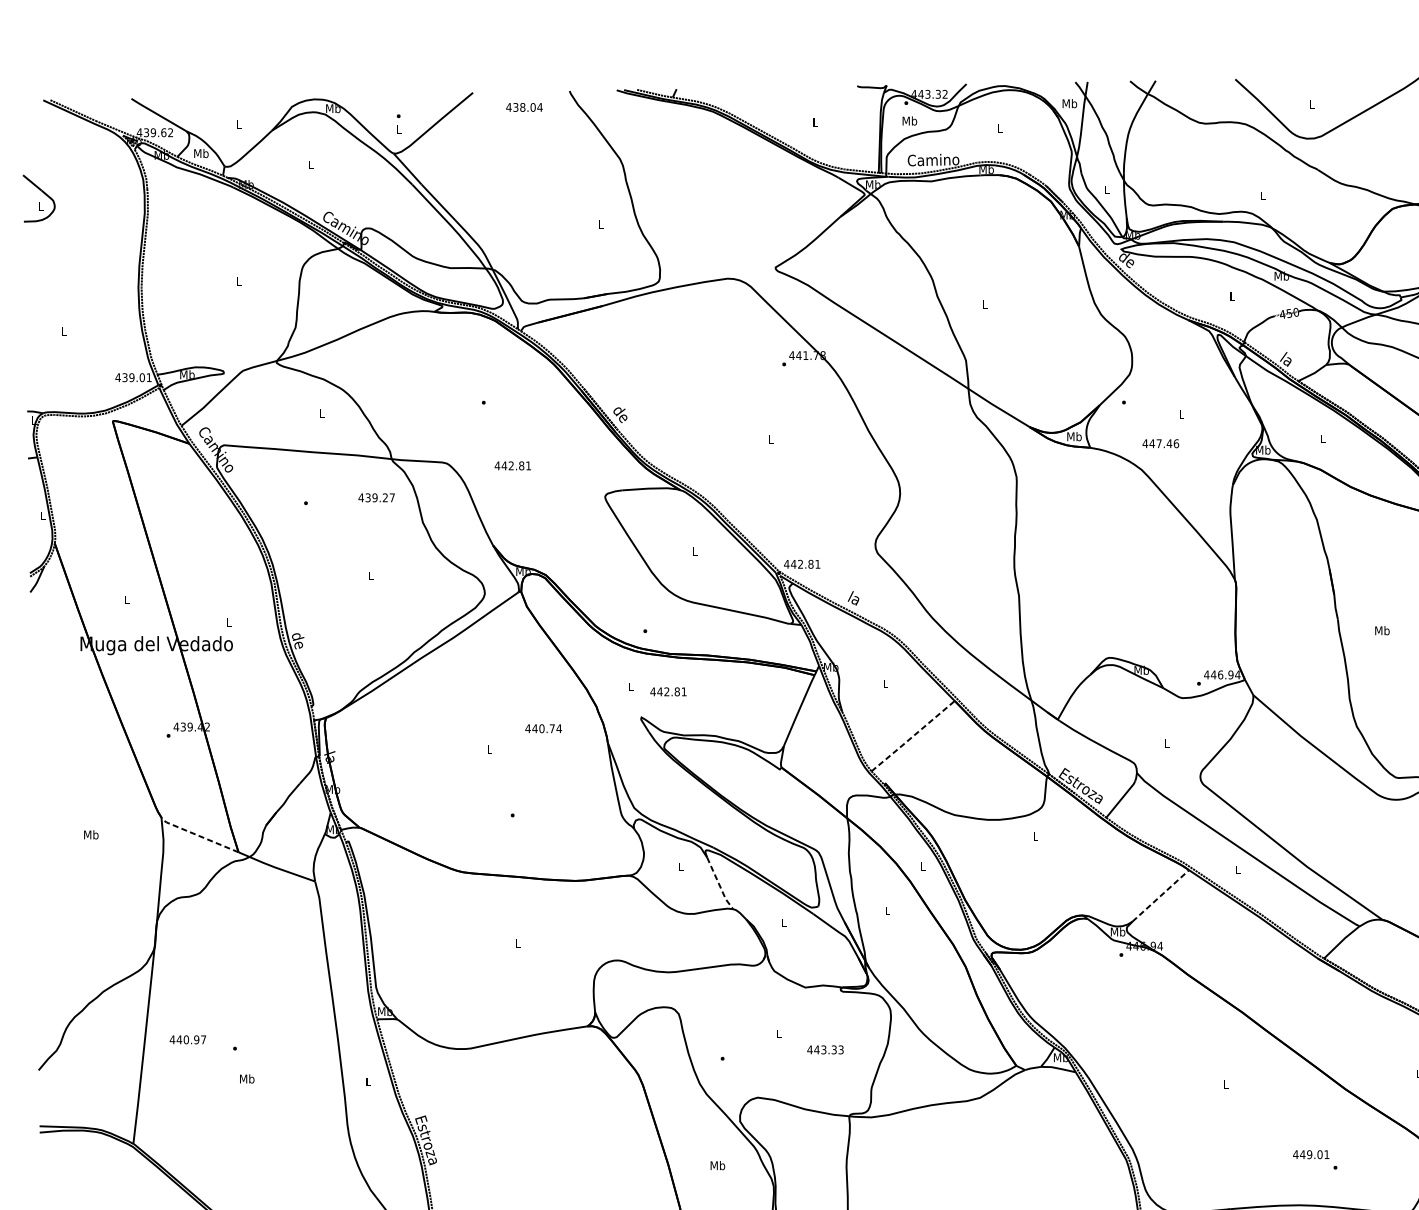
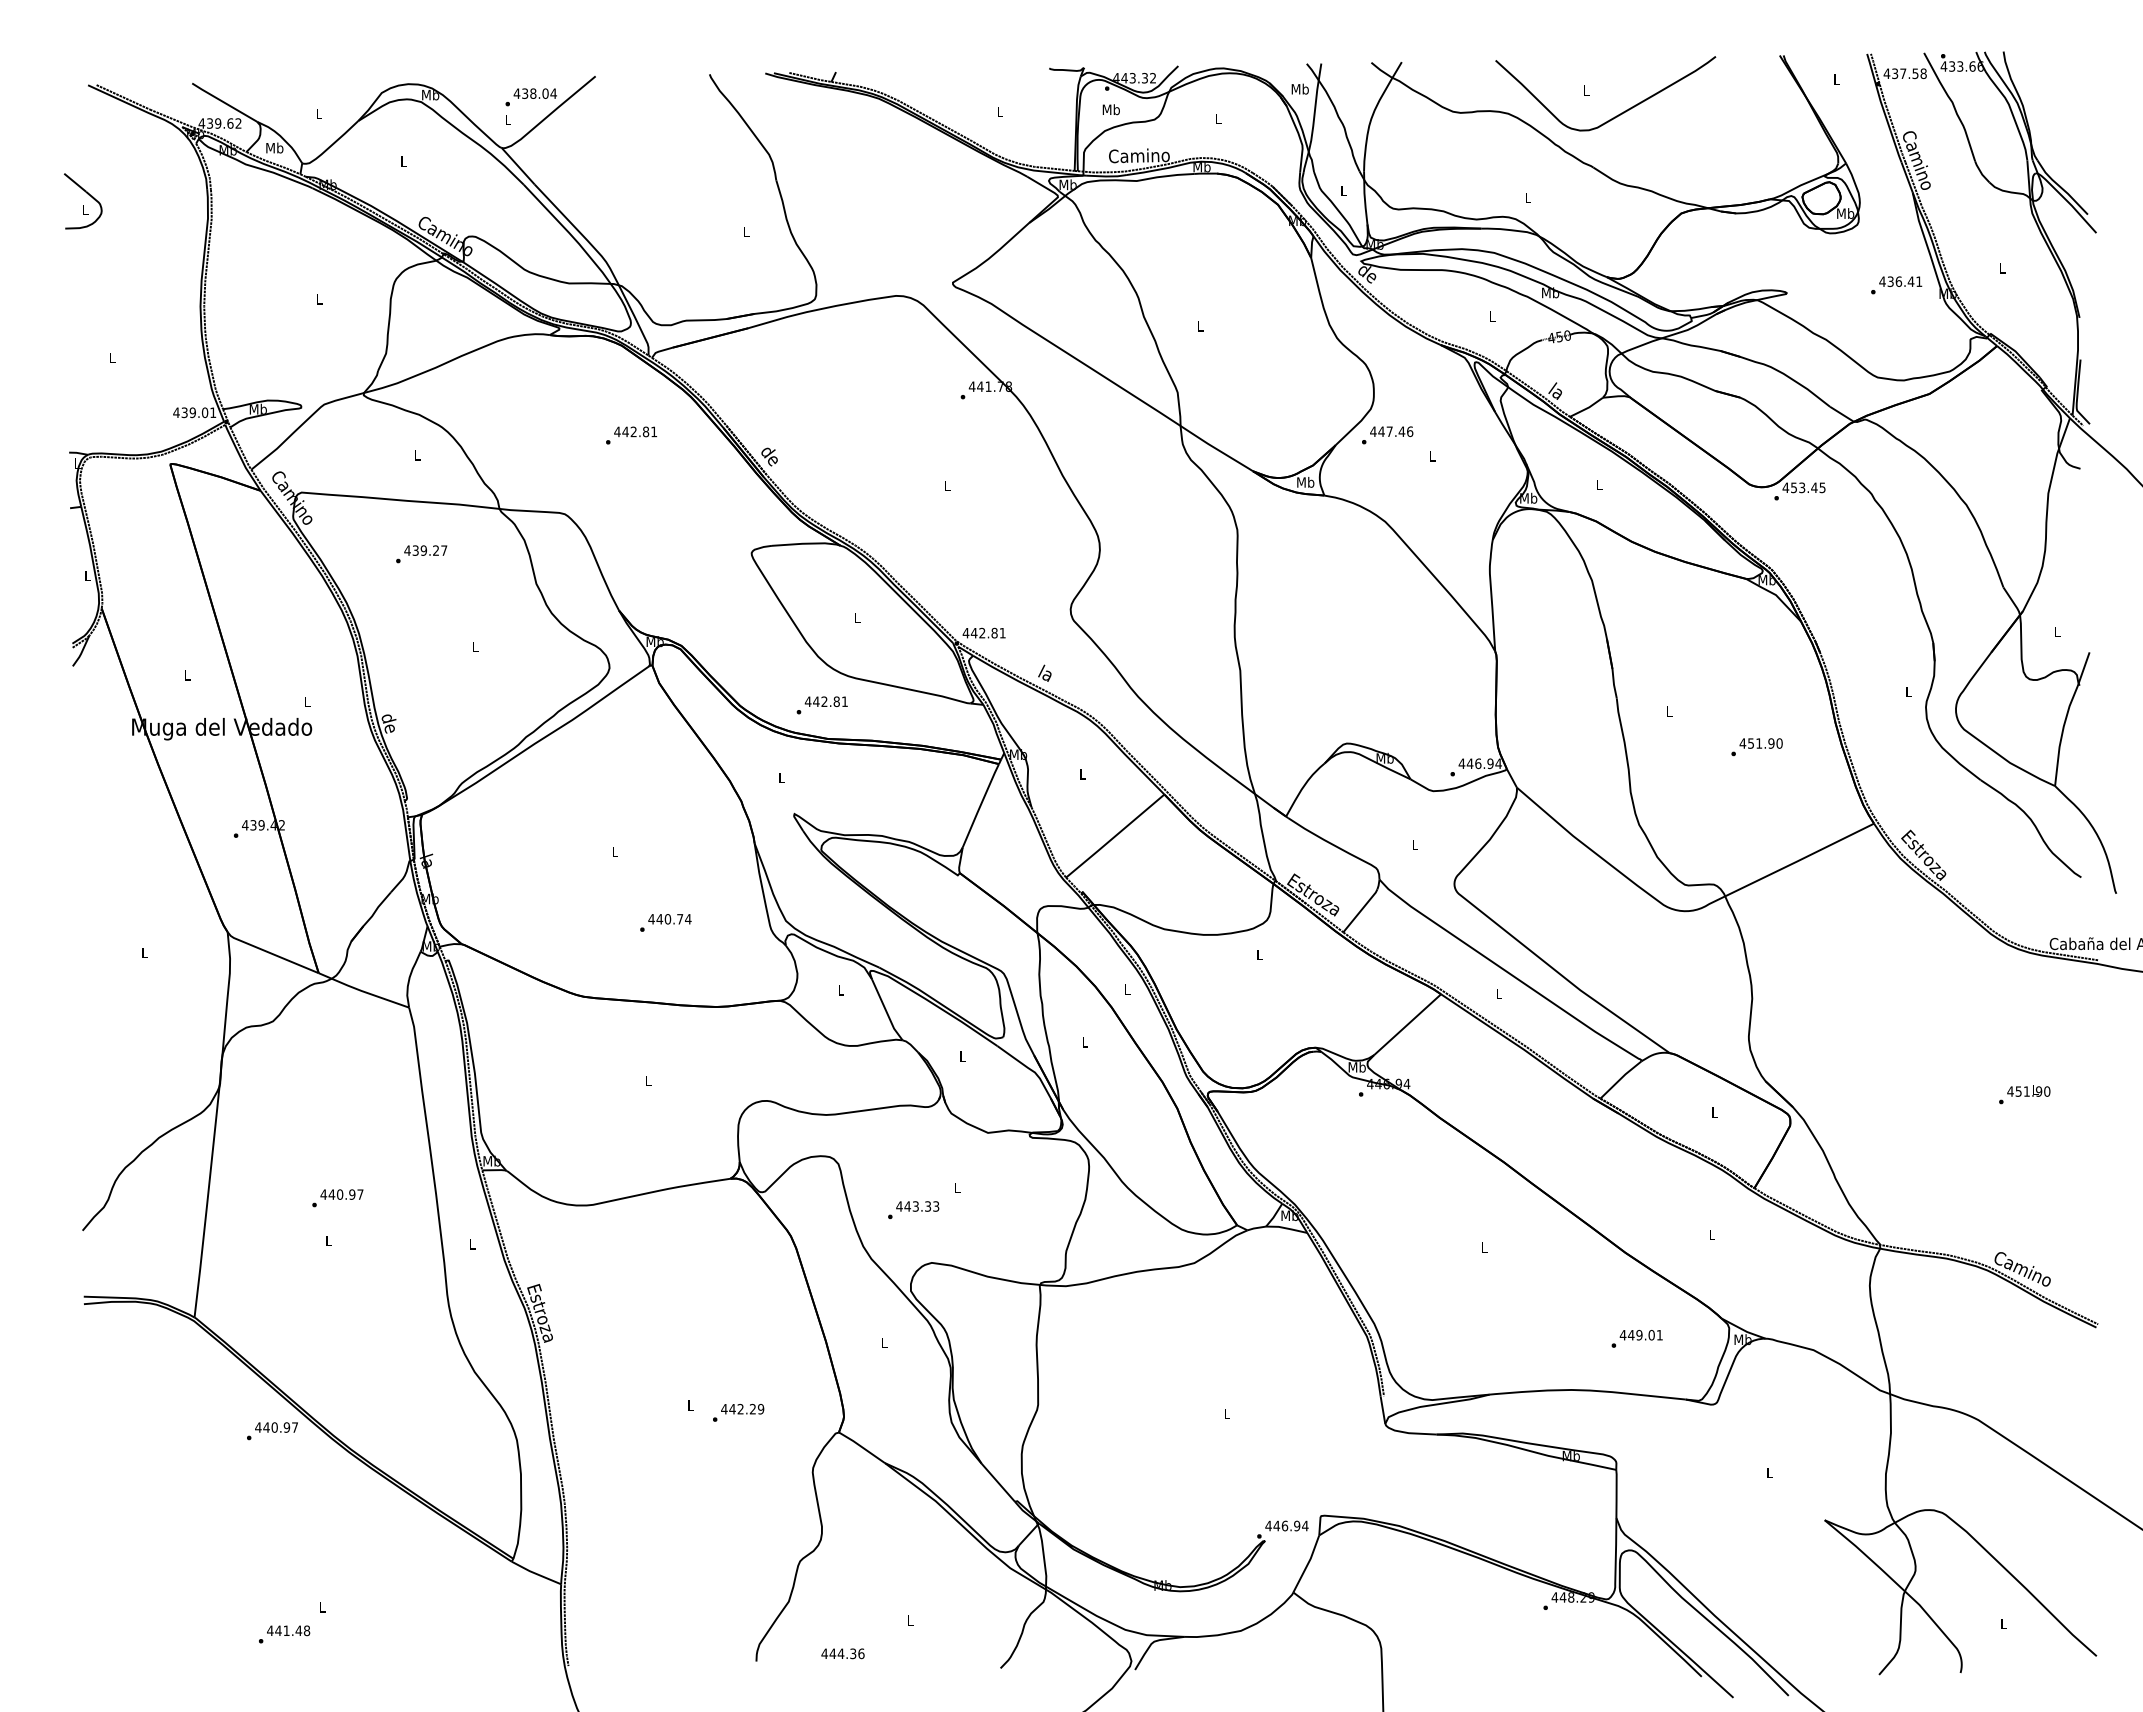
text: (523, 107) -> (534, 93), moved
text: (1160, 443) -> (1391, 431), moved
text: (512, 465) -> (635, 431), moved
text: (376, 497) -> (425, 550), moved
text: (1381, 630) -> (1668, 711), Mb -> L
text: (667, 691) -> (825, 701), moved
text: (543, 728) -> (669, 919), moved
line: (913, 736) -> (1115, 836), dashed -> solid
text: (91, 834) -> (144, 952), Mb -> L
line: (197, 835) -> (270, 953), dashed -> solid
line: (719, 884) -> (886, 1011), dashed -> solid
line: (1161, 895) -> (1408, 1024), dashed -> solid
text: (187, 1039) -> (341, 1194), moved
text: (825, 1049) -> (917, 1206), moved
text: (246, 1078) -> (328, 1240), Mb -> L
text: (1310, 1154) -> (1640, 1335), moved
text: (717, 1165) -> (884, 1342), Mb -> L

